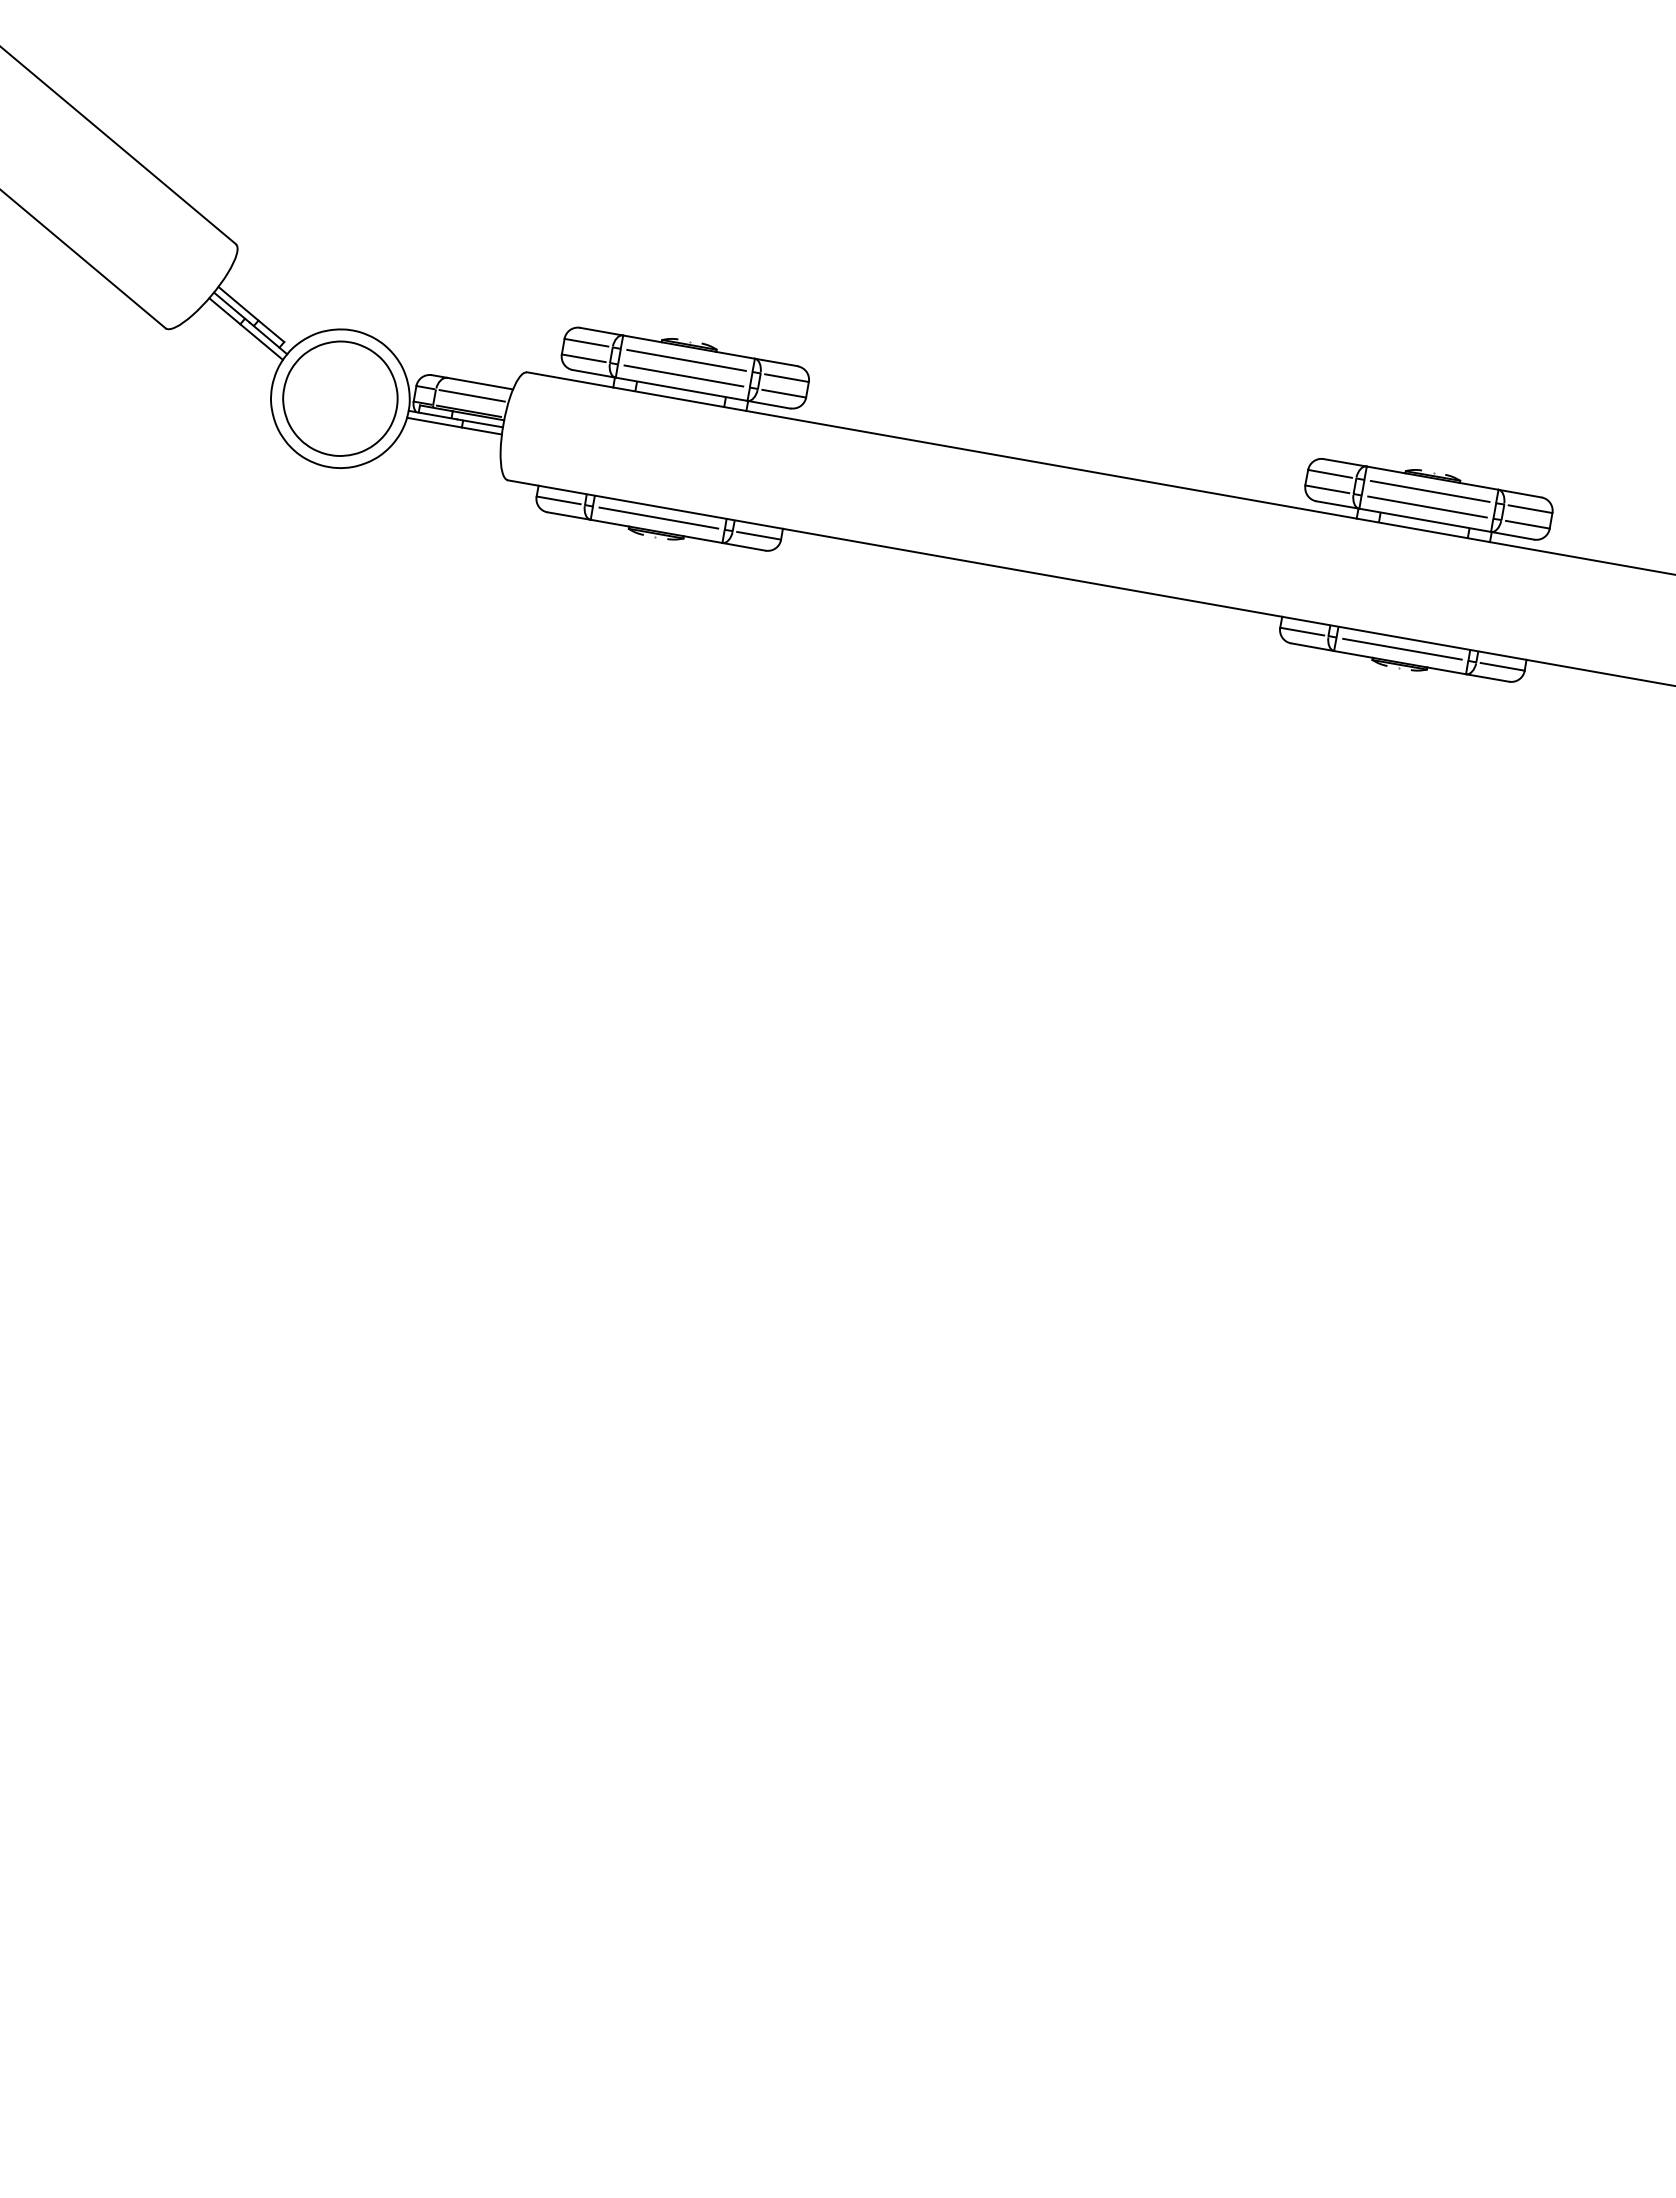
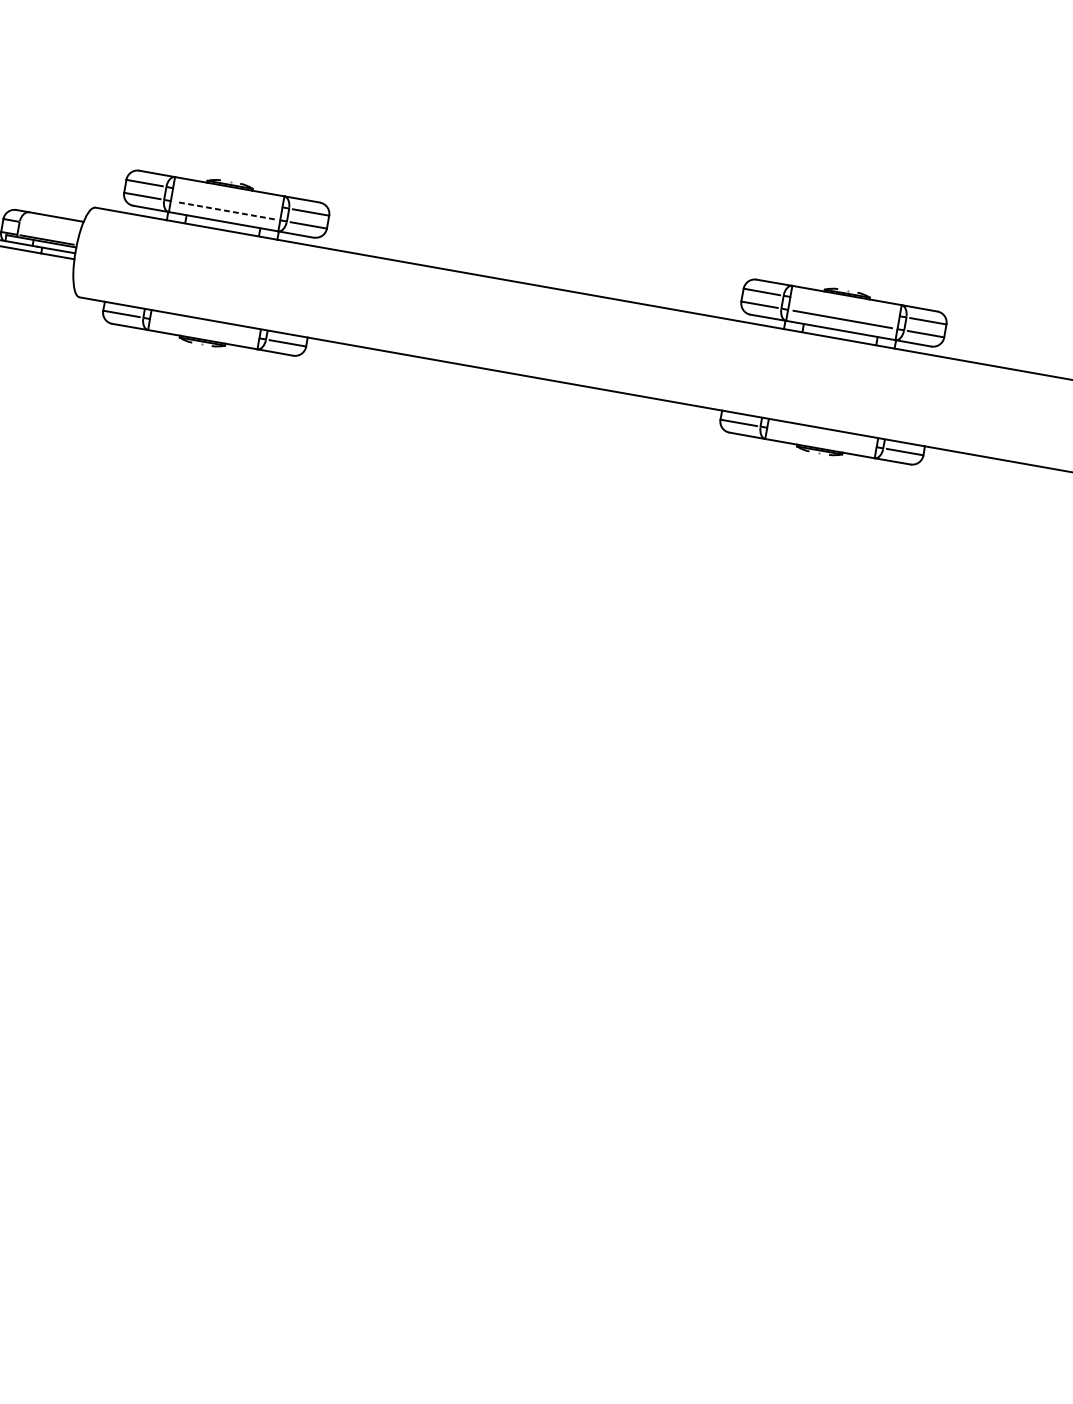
line: (686, 359) -> (227, 197), removed
line: (683, 375) -> (225, 210), solid -> dashed
line: (471, 395) -> (49, 226), removed
line: (1429, 490) -> (844, 305), removed
line: (658, 517) -> (204, 328), removed
line: (1402, 648) -> (822, 436), removed

